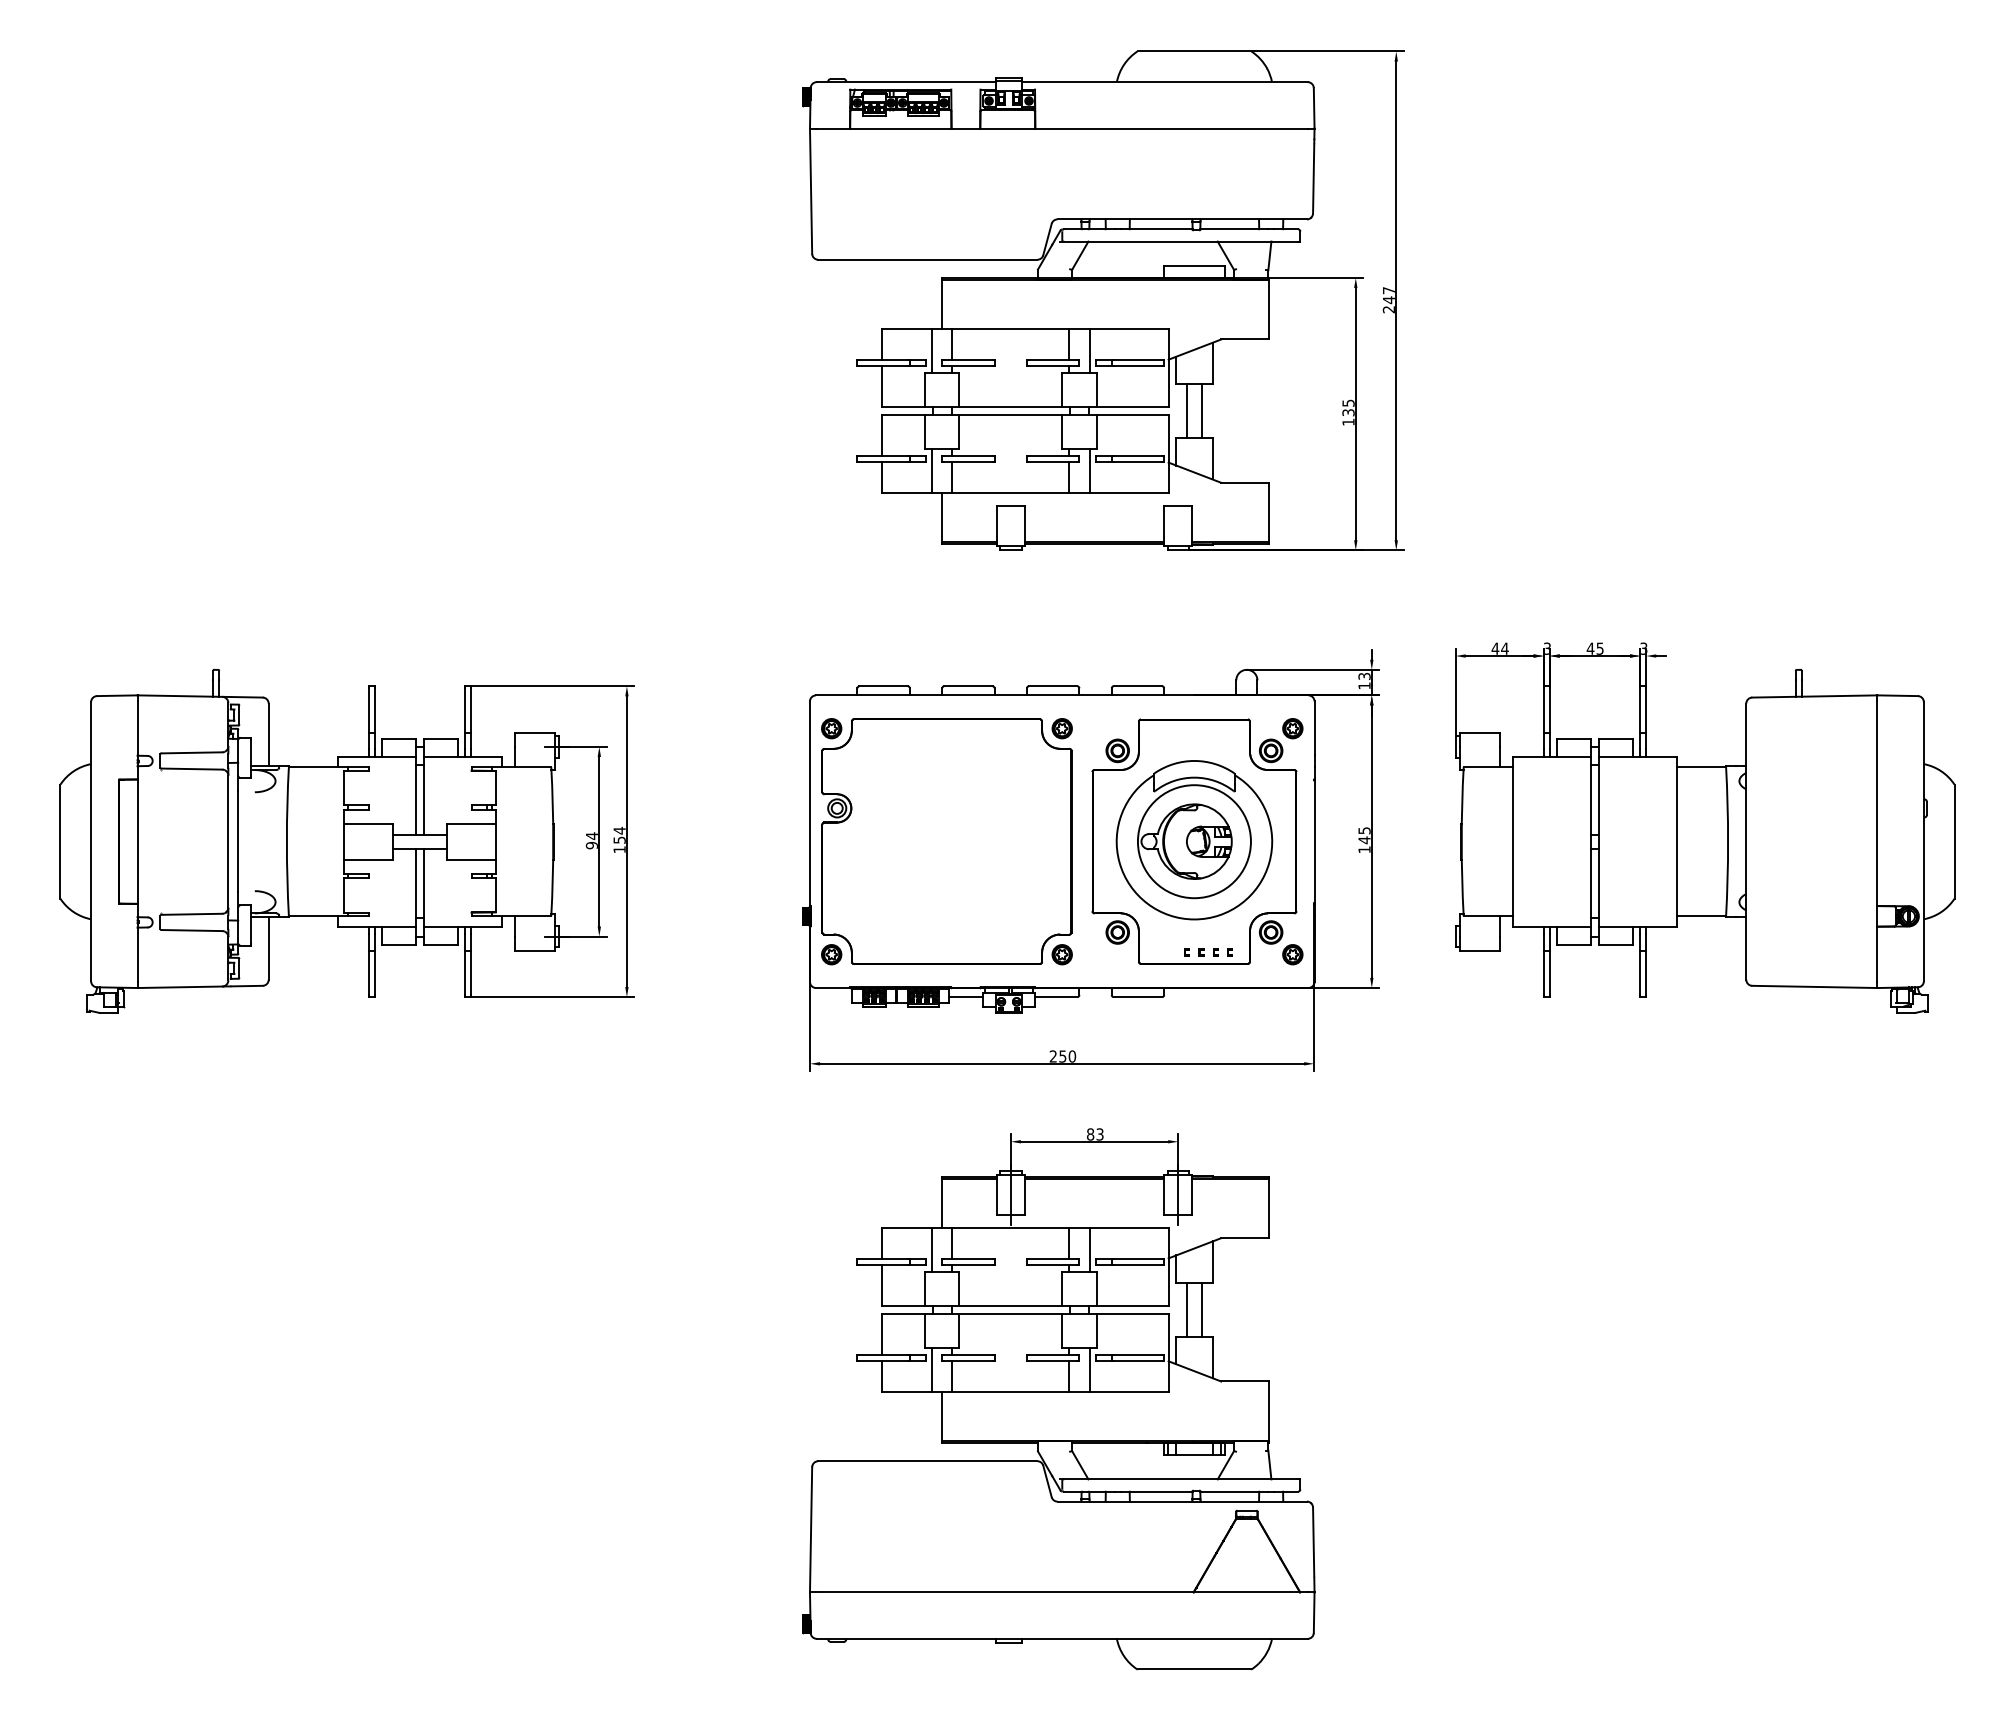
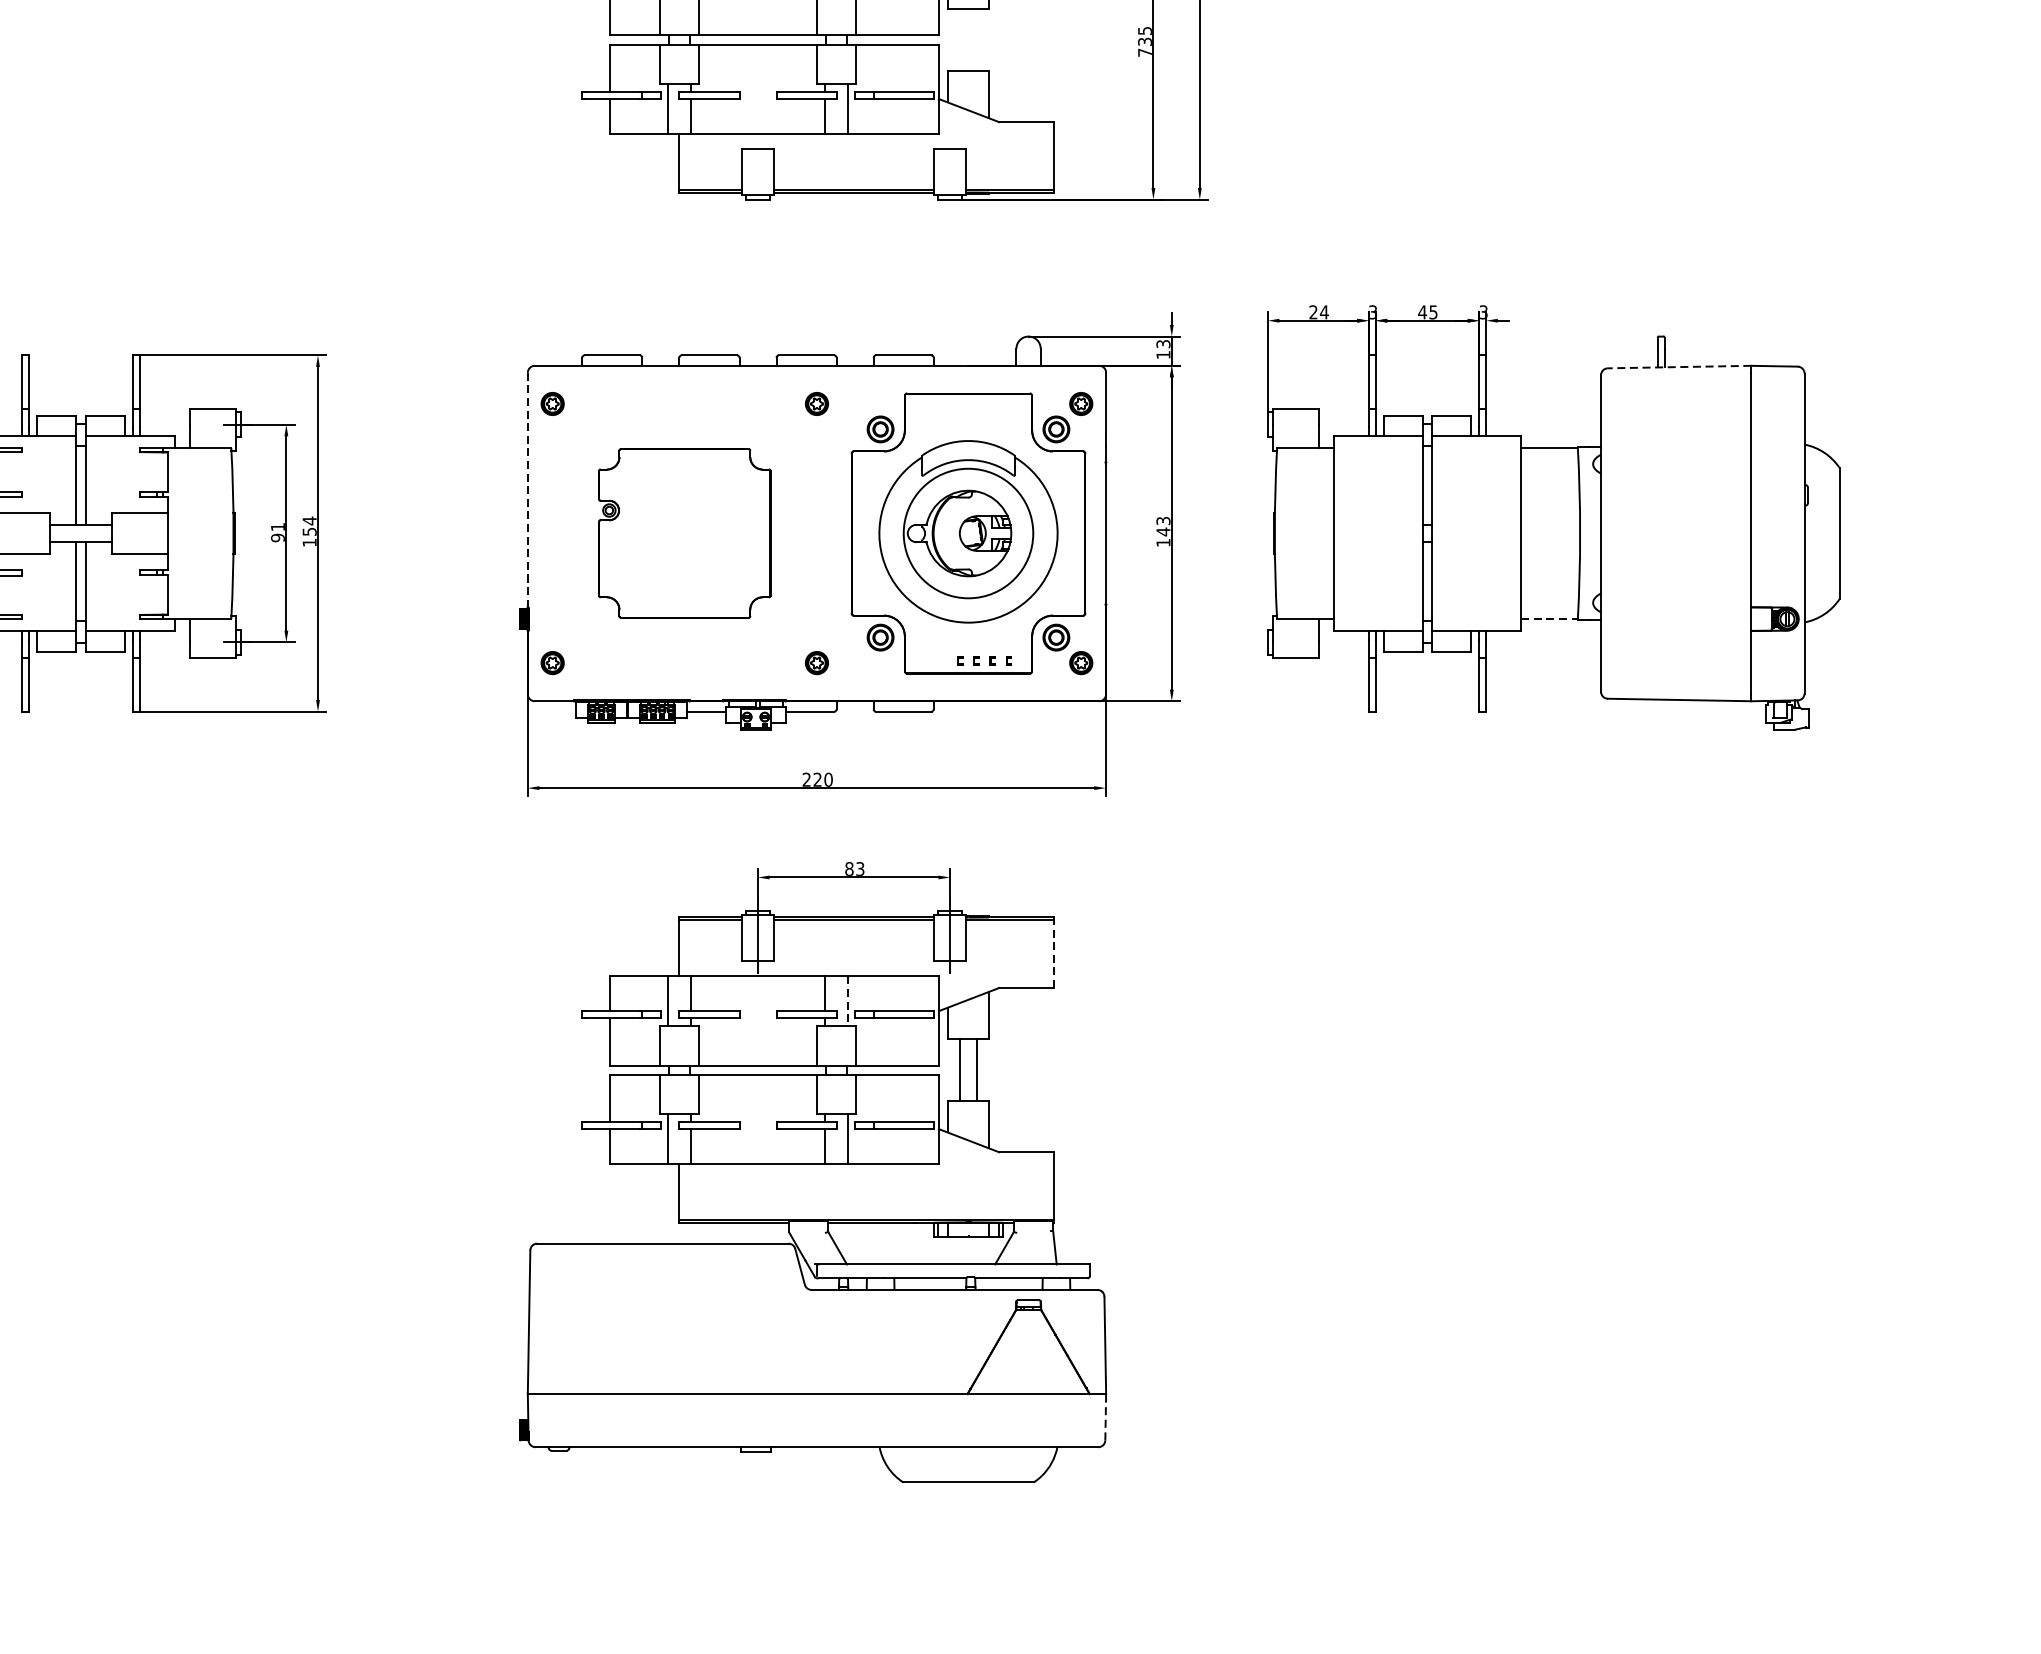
line: (1187, 410) -> (960, 39), removed
line: (1201, 410) -> (976, 39), removed
text: (1348, 421) -> (1145, 51), 135 -> 735
text: (1495, 648) -> (1313, 312), 44 -> 24
line: (1814, 696) -> (1679, 367), solid -> dashed
line: (809, 804) -> (527, 490), solid -> dashed
text: (1363, 830) -> (1162, 520), 145 -> 143
text: (591, 836) -> (277, 527), 94 -> 91
part: (946, 841) -> (684, 533), size x0.6
line: (1701, 916) -> (1549, 619), solid -> dashed
text: (1062, 1056) -> (817, 779), 250 -> 220
line: (1269, 1208) -> (1054, 953), solid -> dashed
line: (1089, 1249) -> (848, 1000), solid -> dashed
line: (1314, 1612) -> (1106, 1417), solid -> dashed

